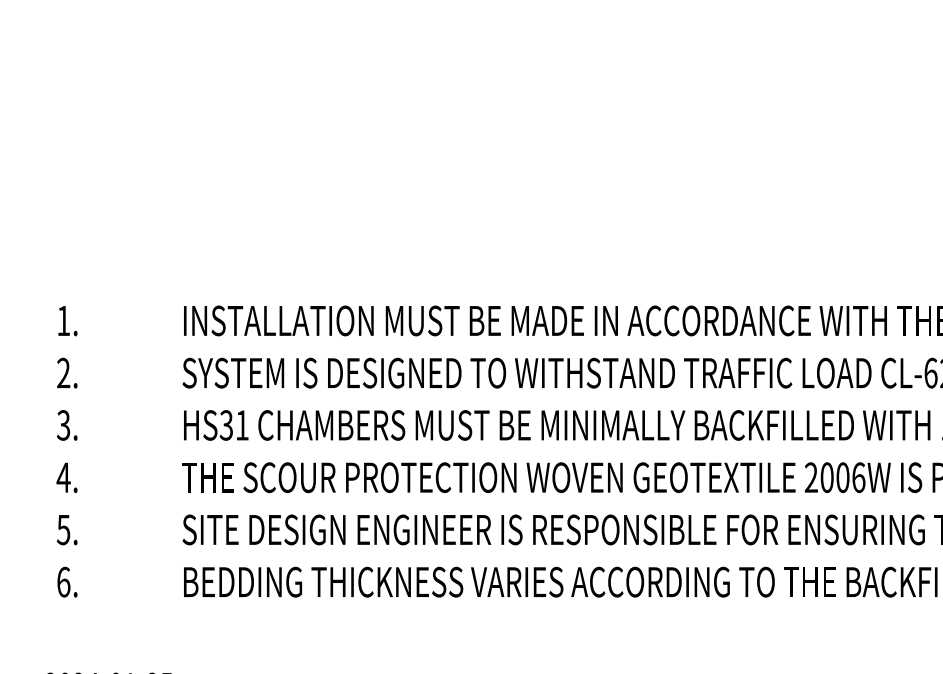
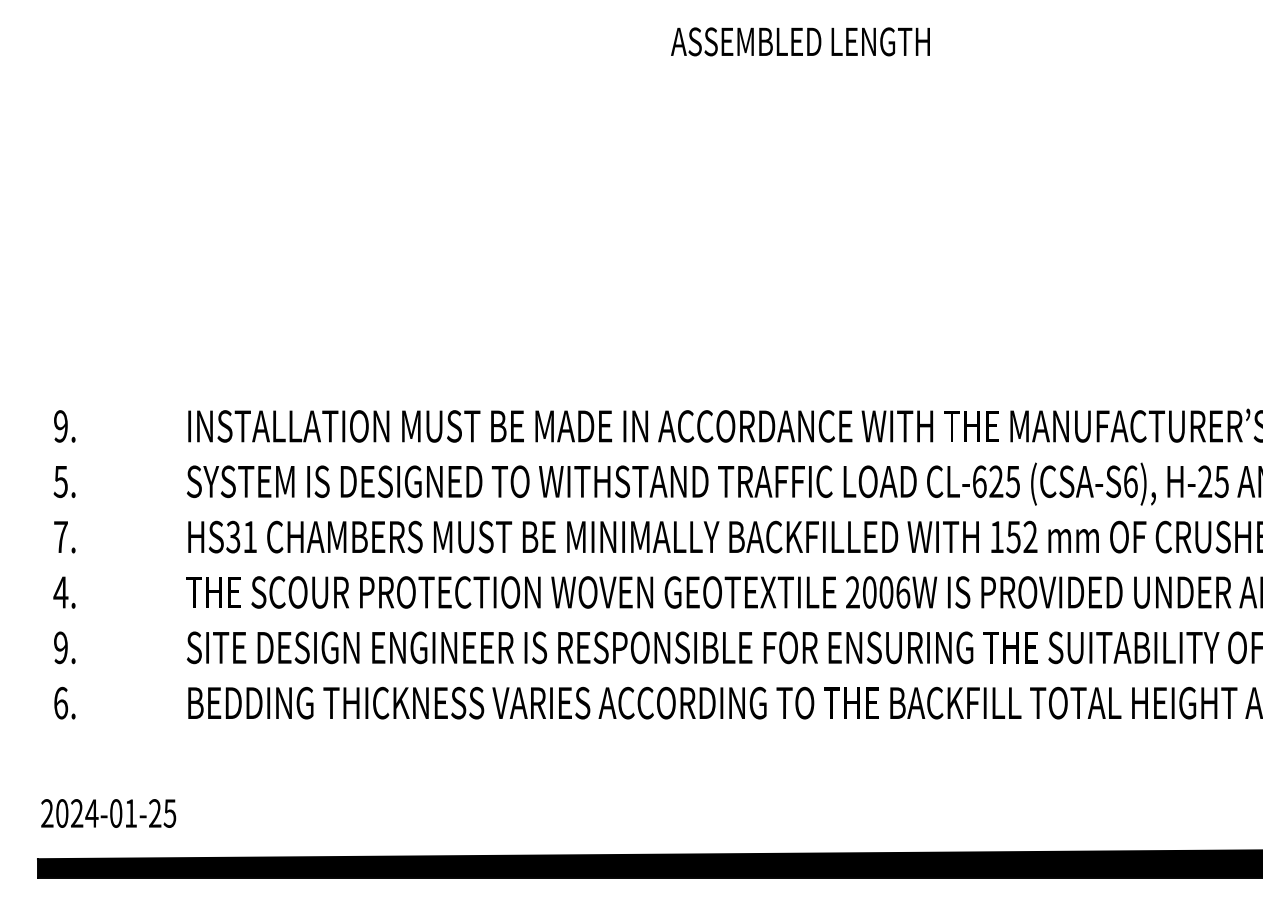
text: (63, 320) -> (60, 426), 1. -> 9.
text: (63, 372) -> (60, 481), 2. -> 5.
text: (63, 424) -> (60, 536), 3. -> 7.
text: (63, 529) -> (60, 647), 5. -> 9.

